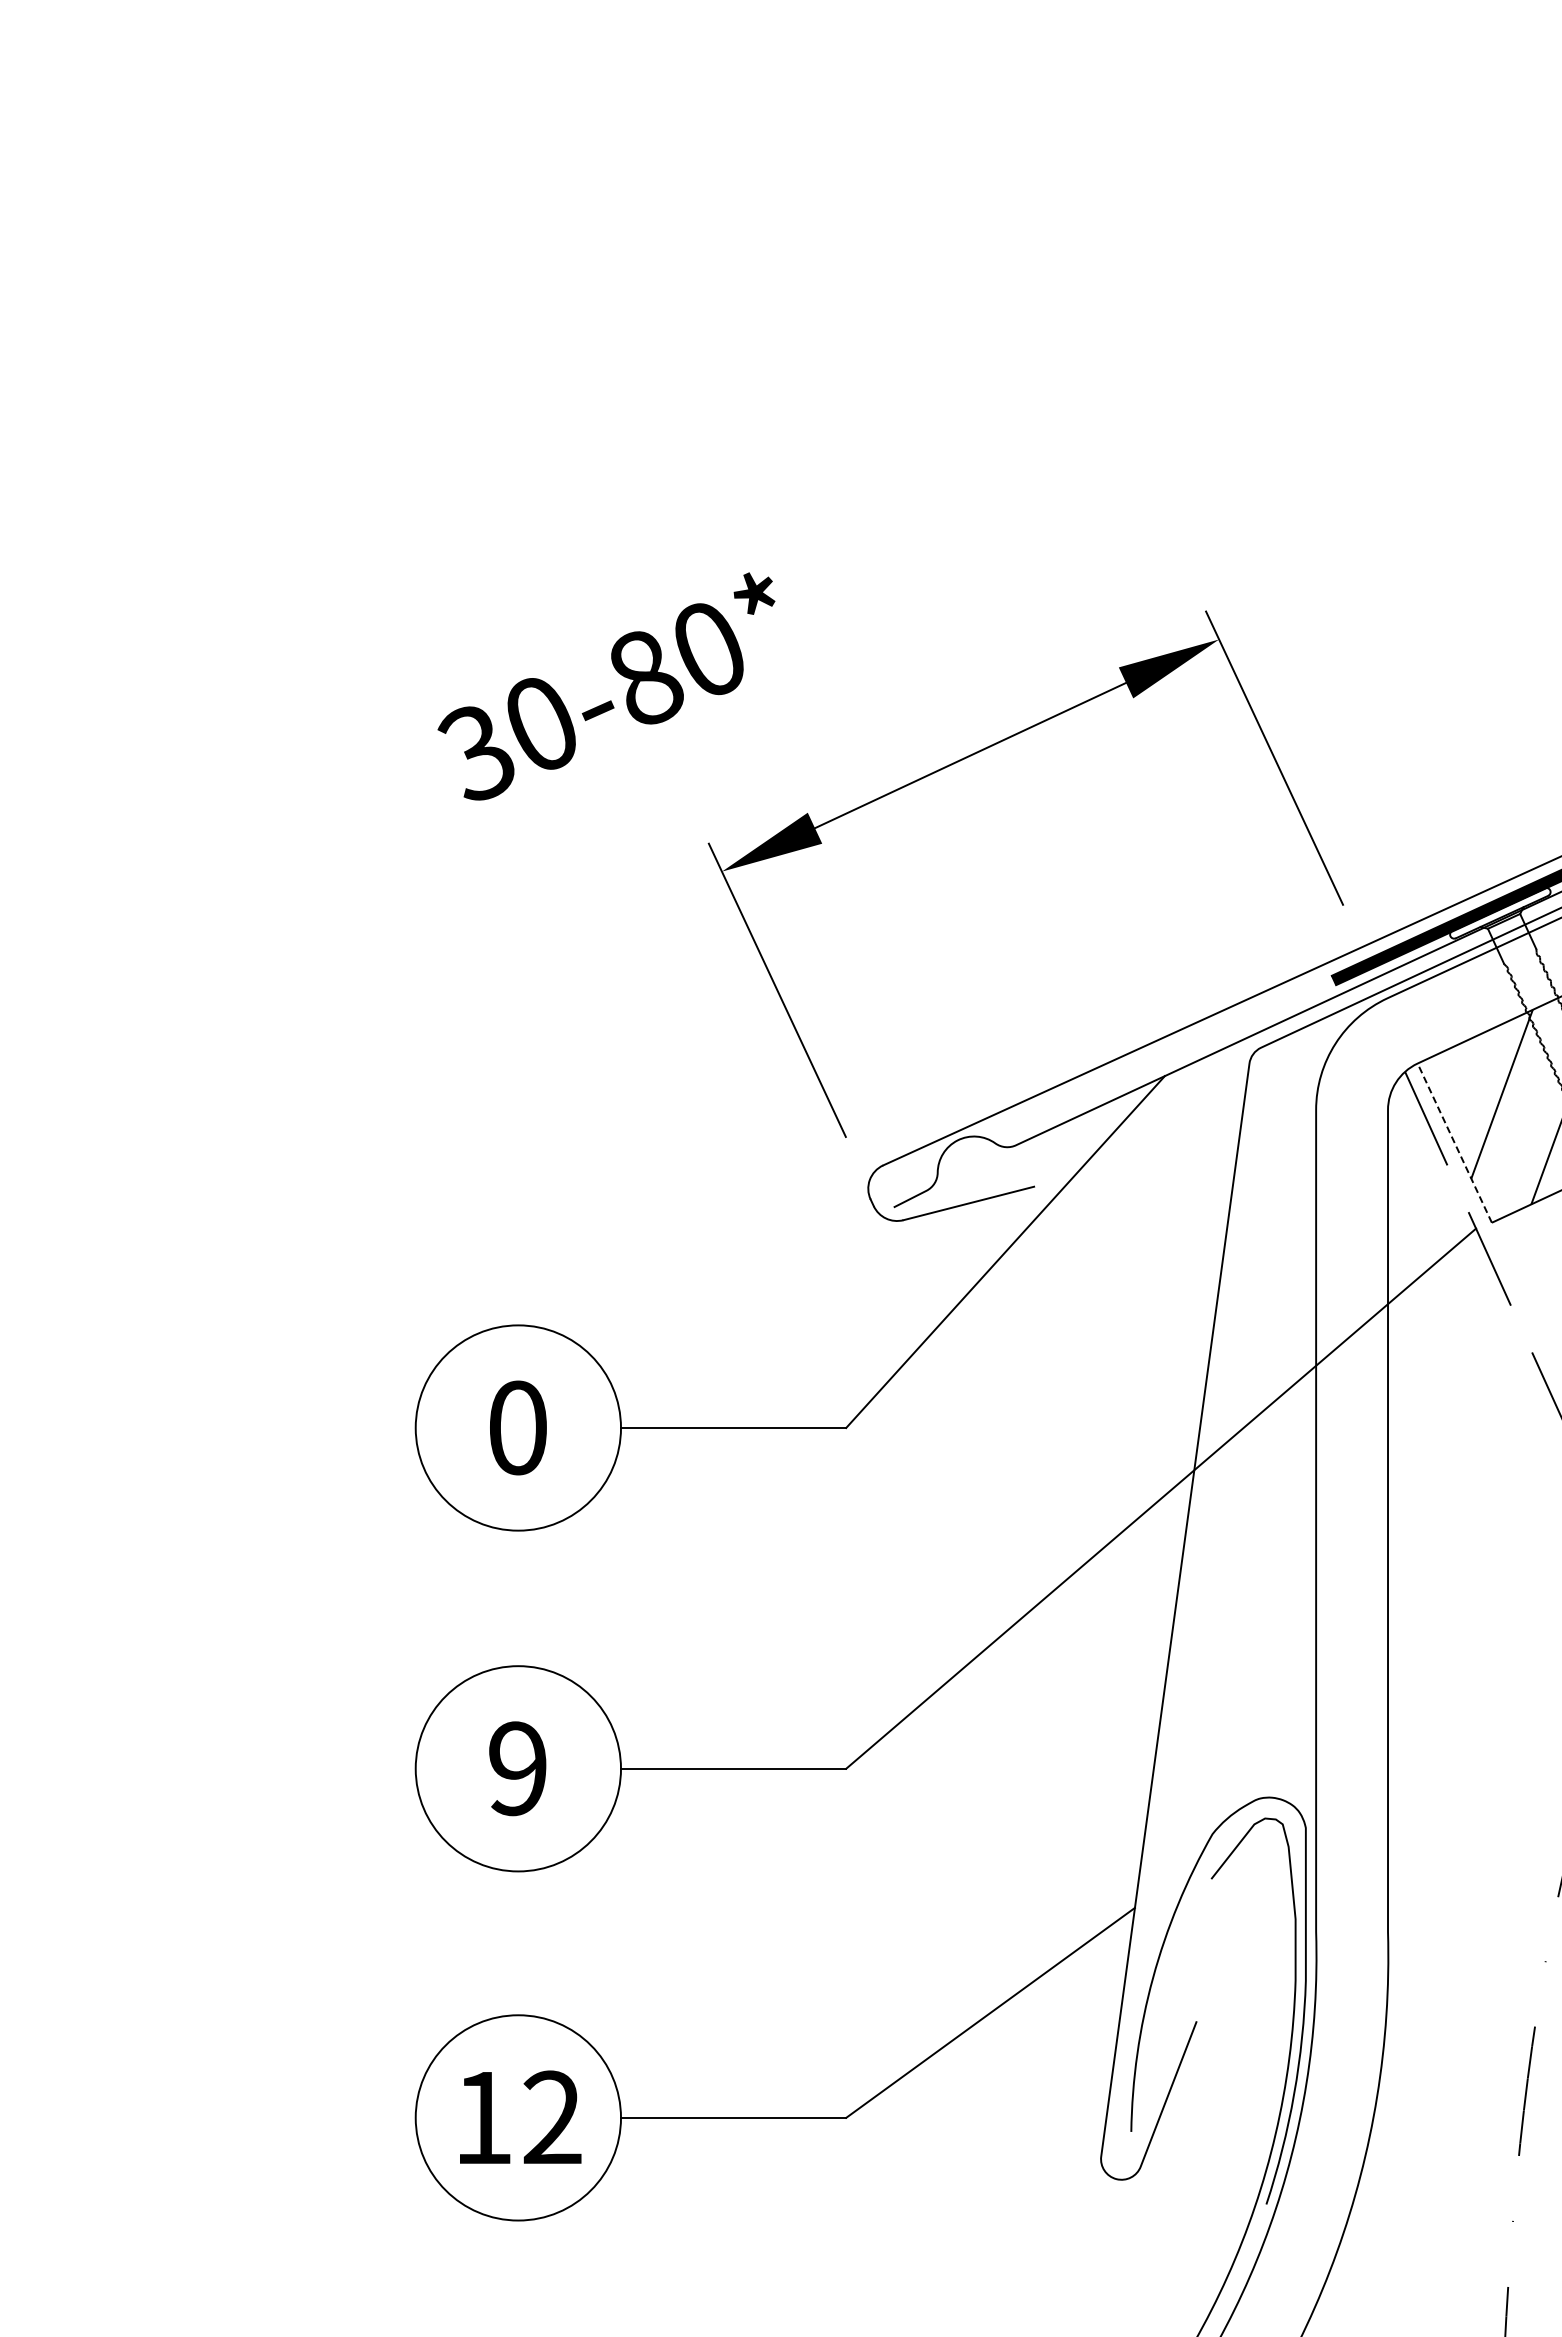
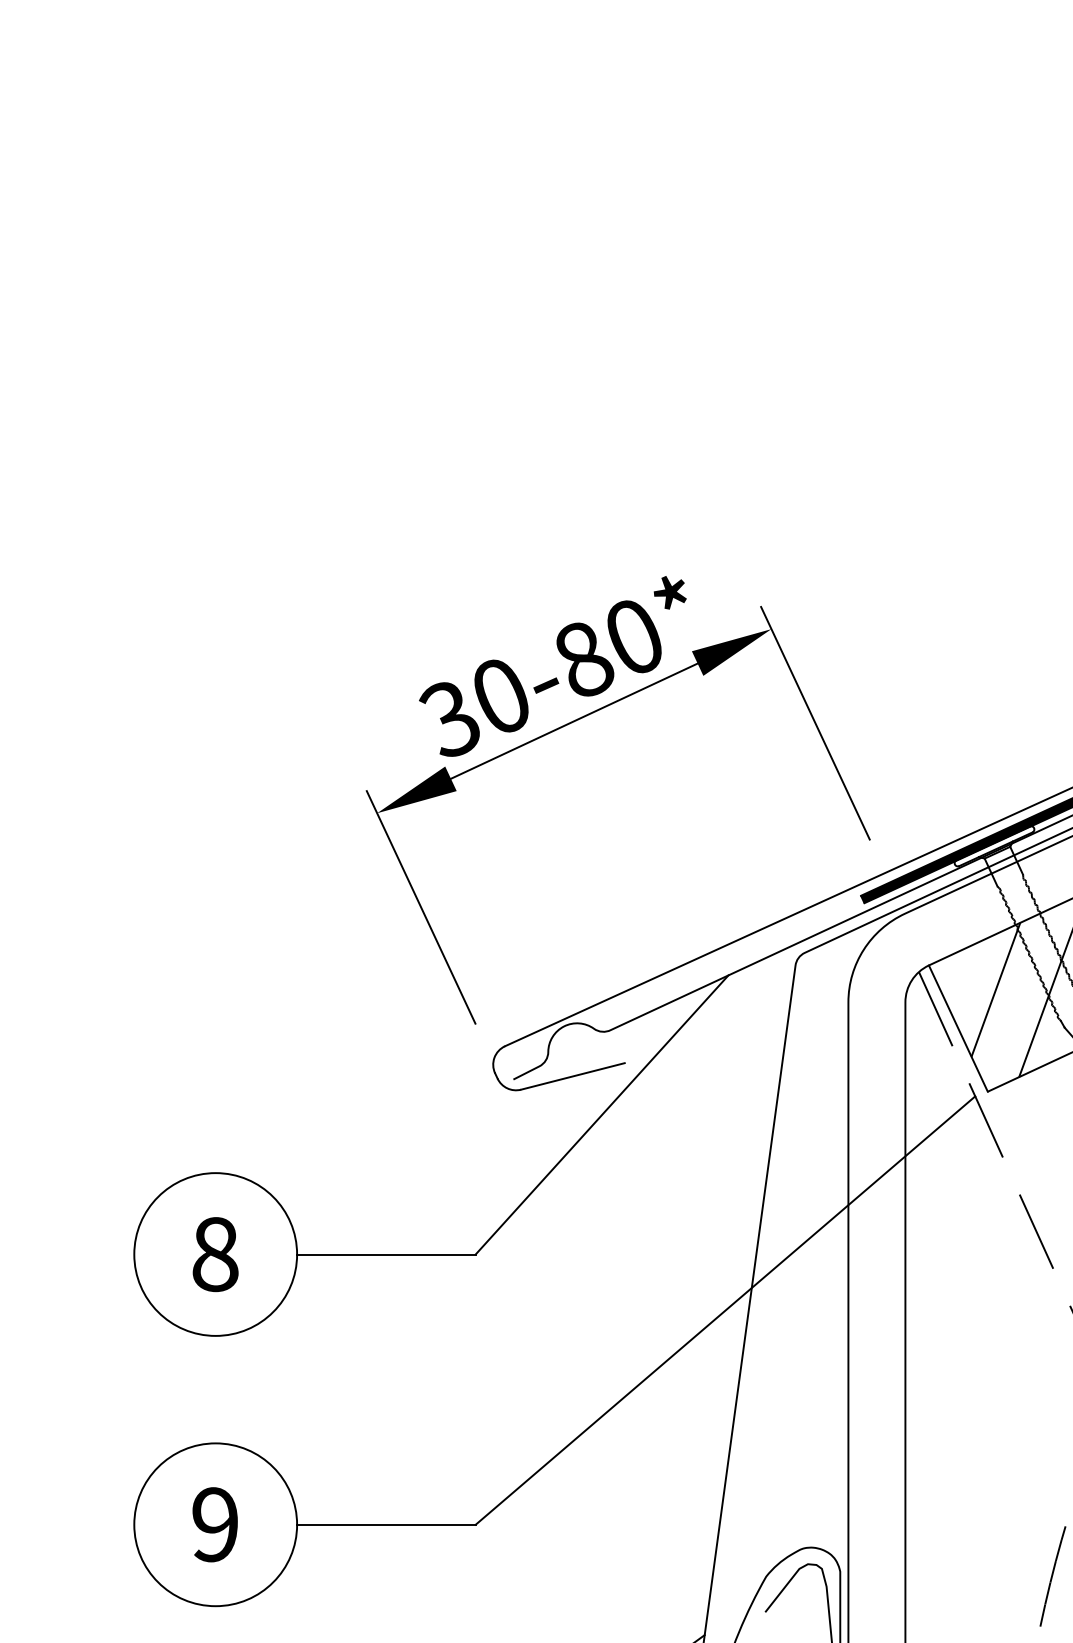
text: (606, 686) -> (552, 666), moved
line: (1454, 1143) -> (958, 1028), dashed -> solid
text: (518, 1427) -> (215, 1254), 0 -> 8

